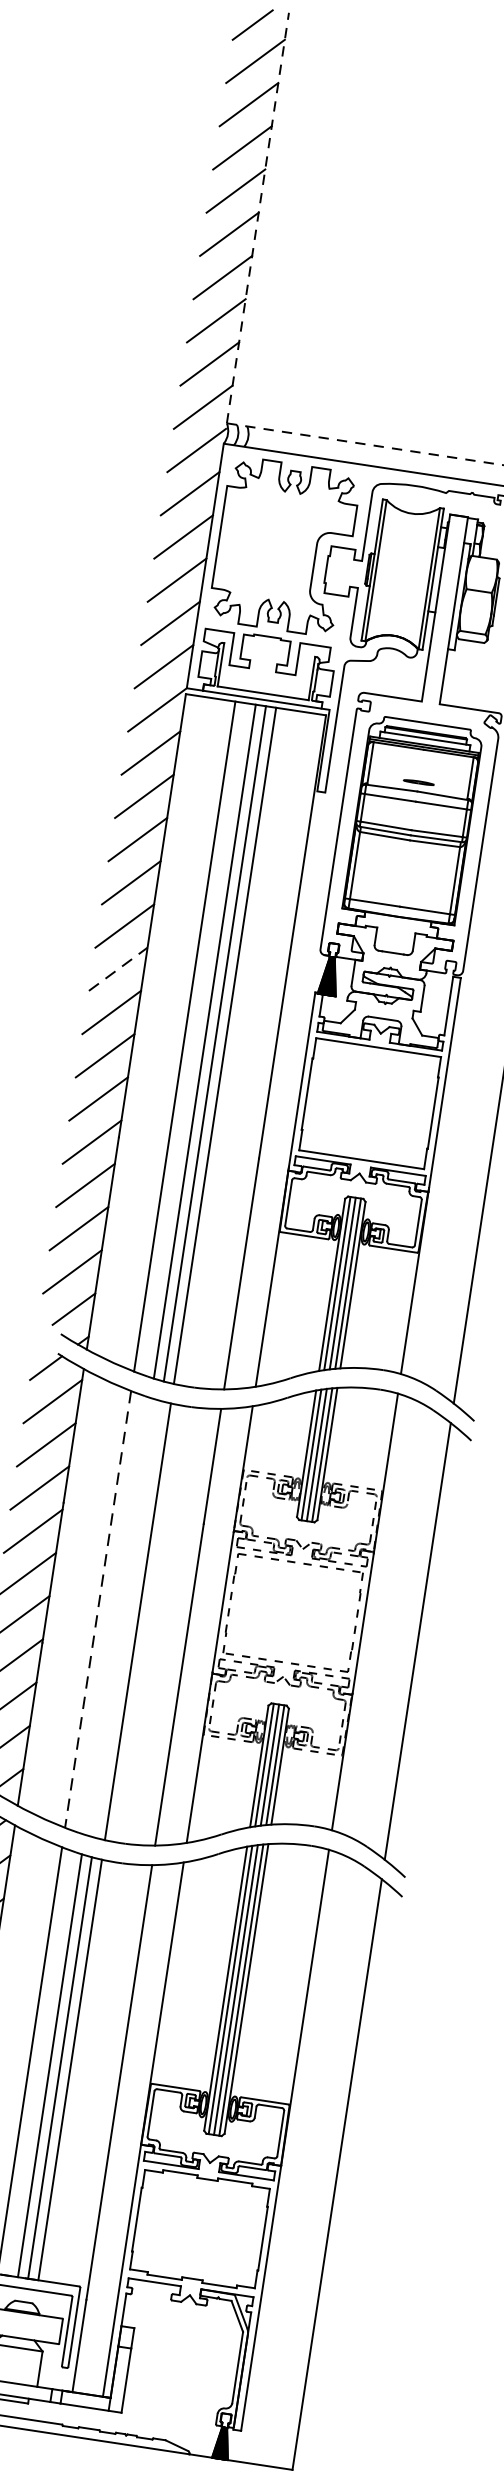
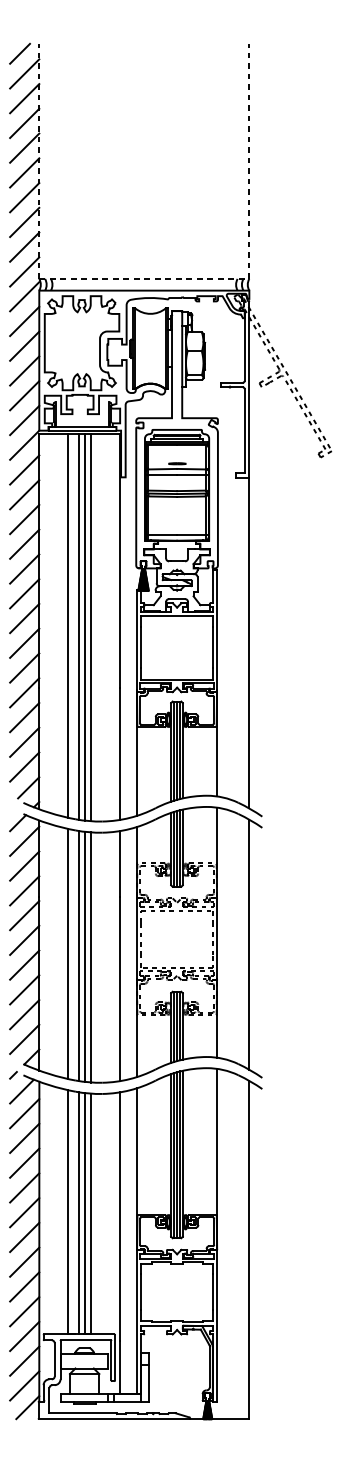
line: (117, 968) -> (24, 593), dashed -> solid
line: (97, 1610) -> (67, 954), dashed -> solid
line: (118, 1617) -> (79, 956), added
line: (128, 1618) -> (85, 956), added

